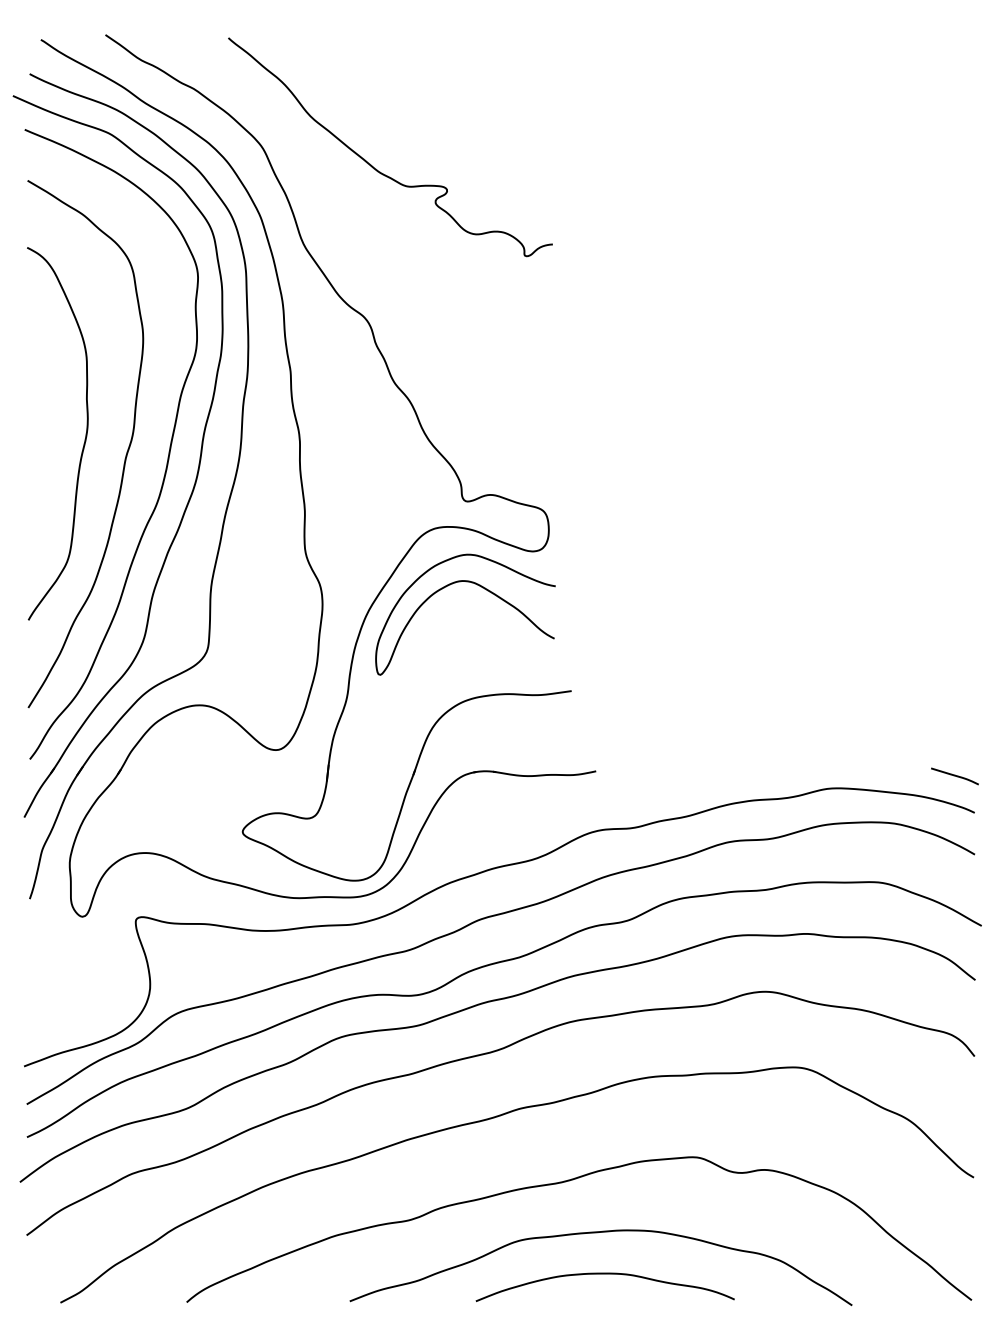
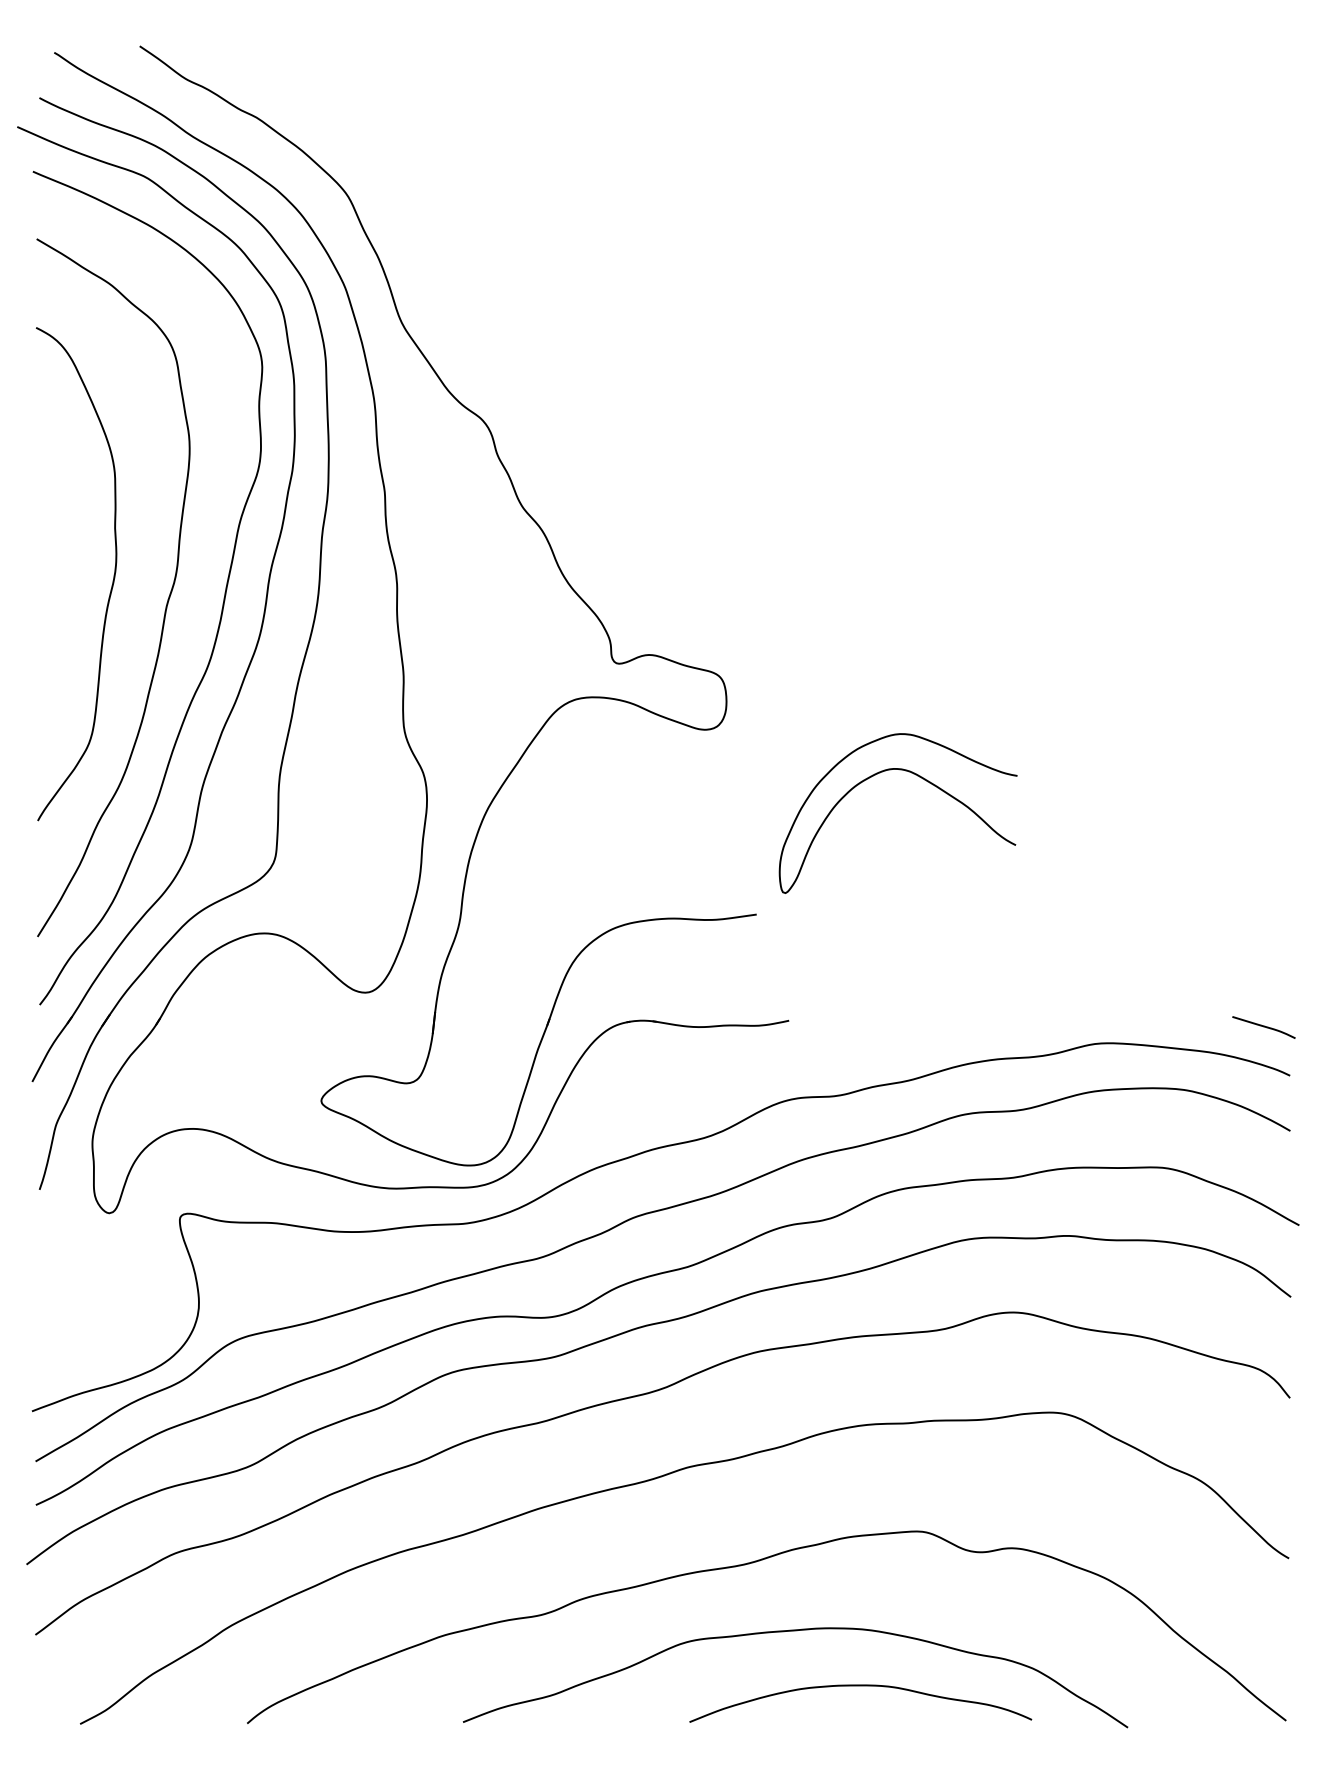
curve: (376, 168) -> (498, 222), removed
curve: (482, 588) -> (920, 778), moved
curve: (604, 1274) -> (859, 1686), moved

